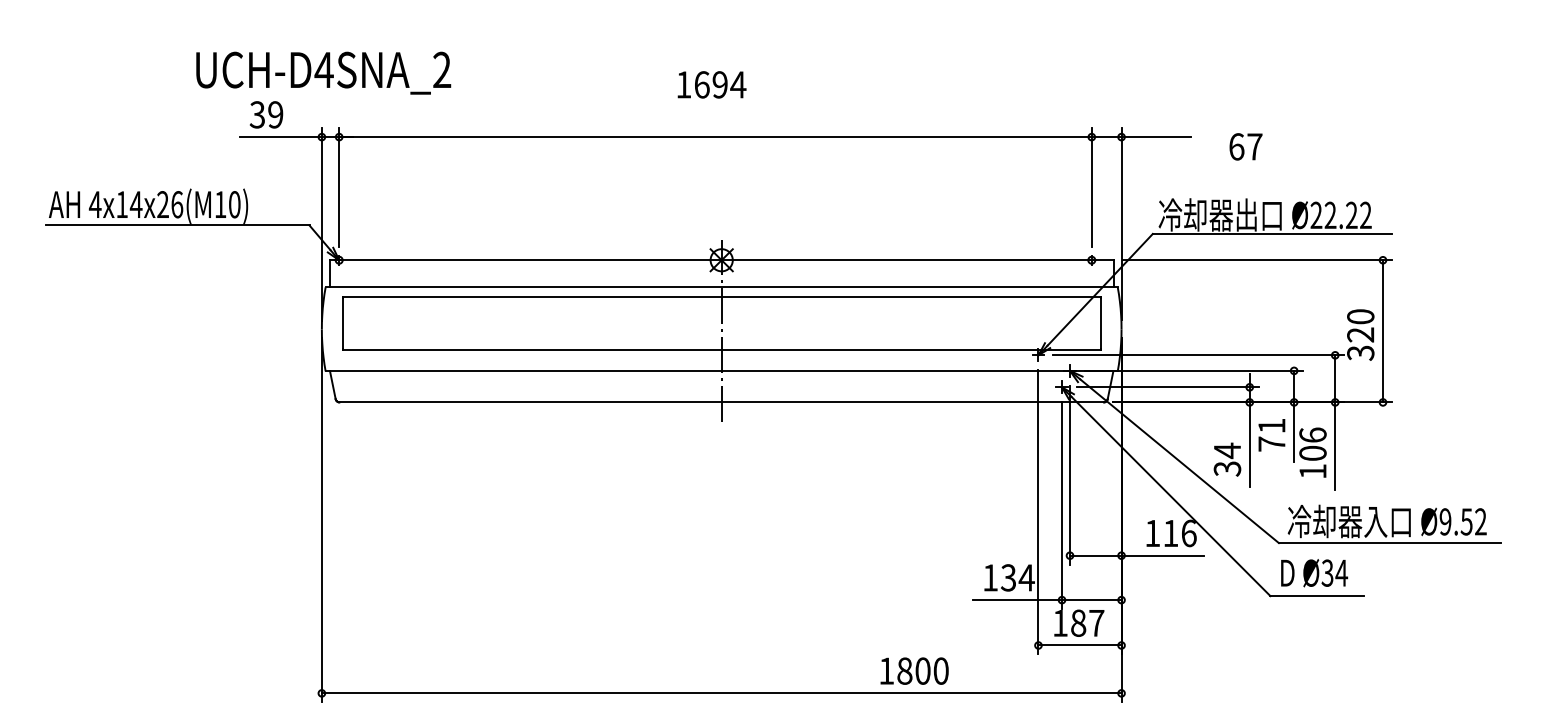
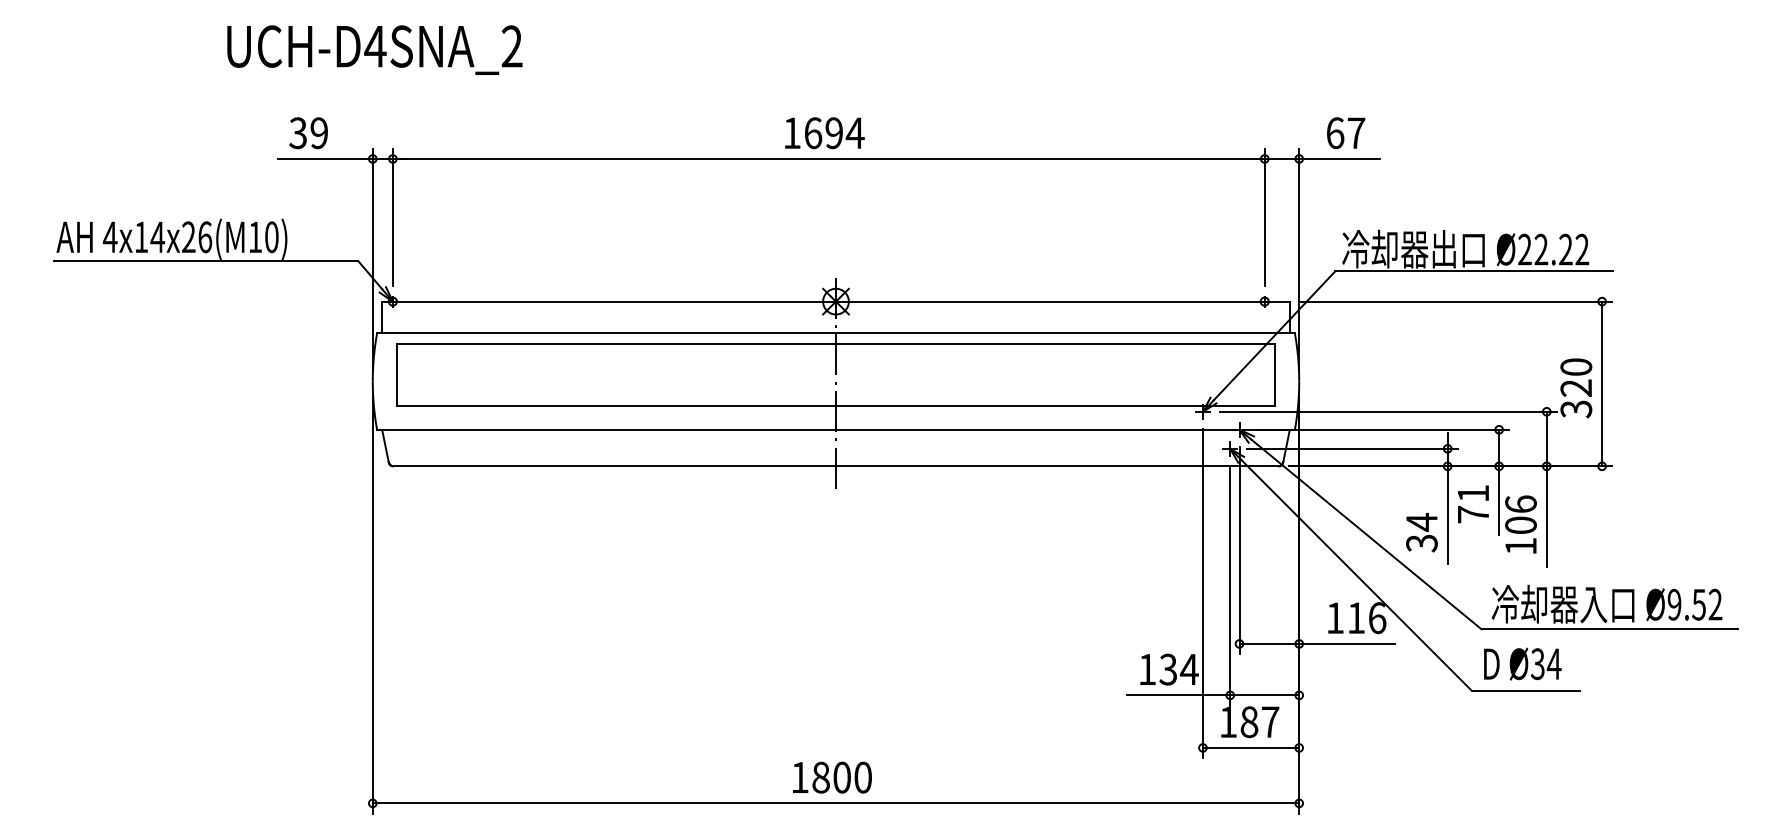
text: (323, 72) -> (374, 49), moved
text: (711, 84) -> (824, 132), moved
text: (1245, 146) -> (1345, 132), moved
text: (914, 670) -> (832, 776), moved

